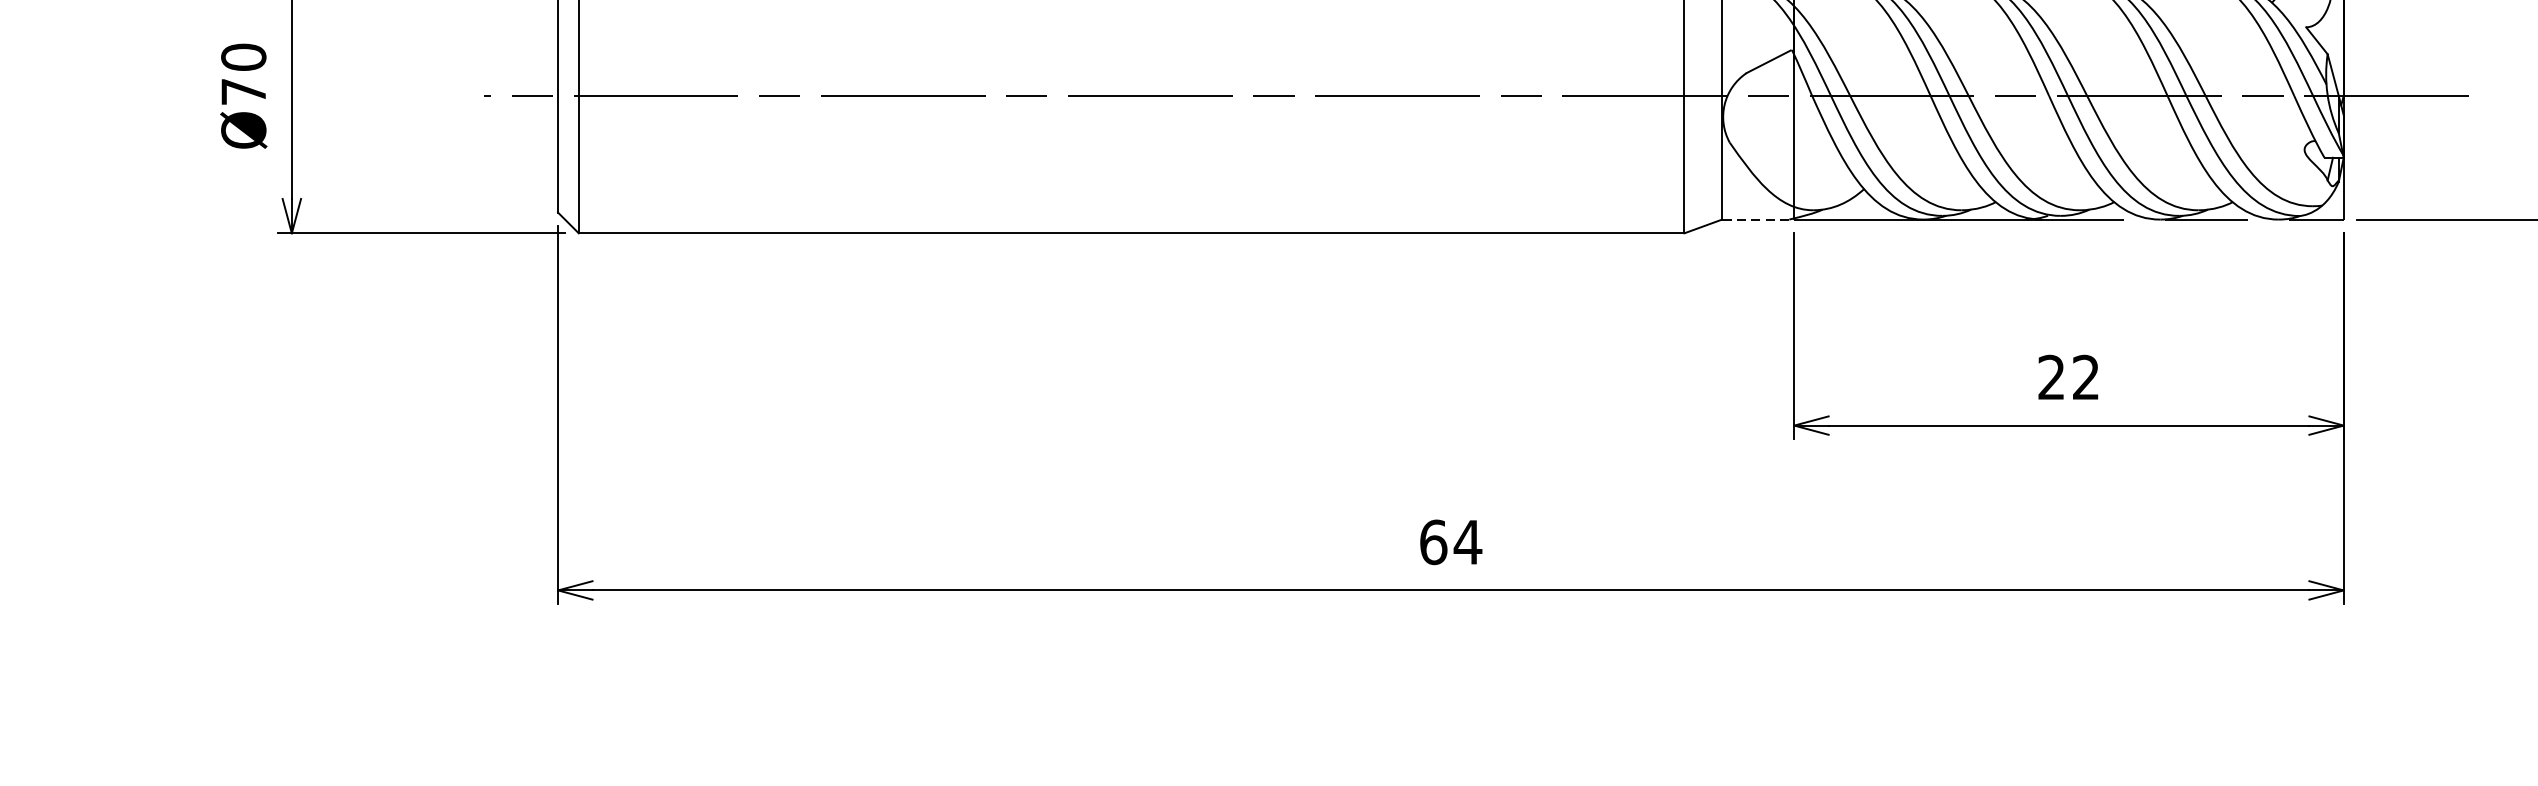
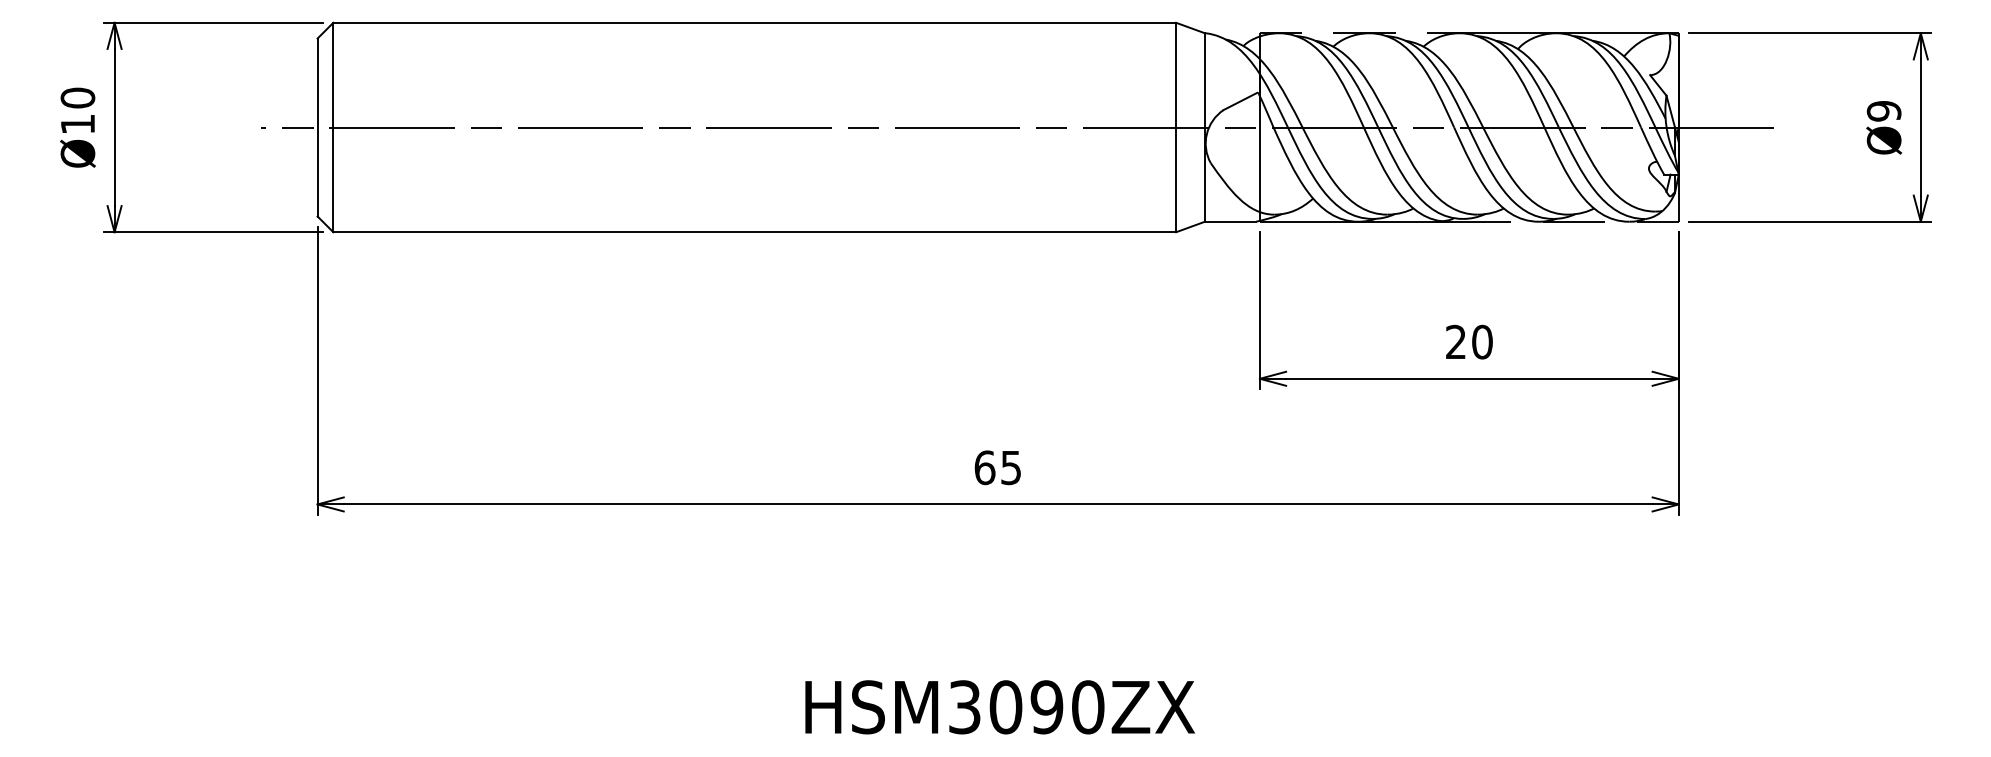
text: (243, 92) -> (77, 124), Ø70 -> Ø10
line: (1755, 219) -> (1230, 221), dashed -> solid
text: (2086, 376) -> (1482, 341), 22 -> 20
text: (1468, 543) -> (1011, 468), 64 -> 65

